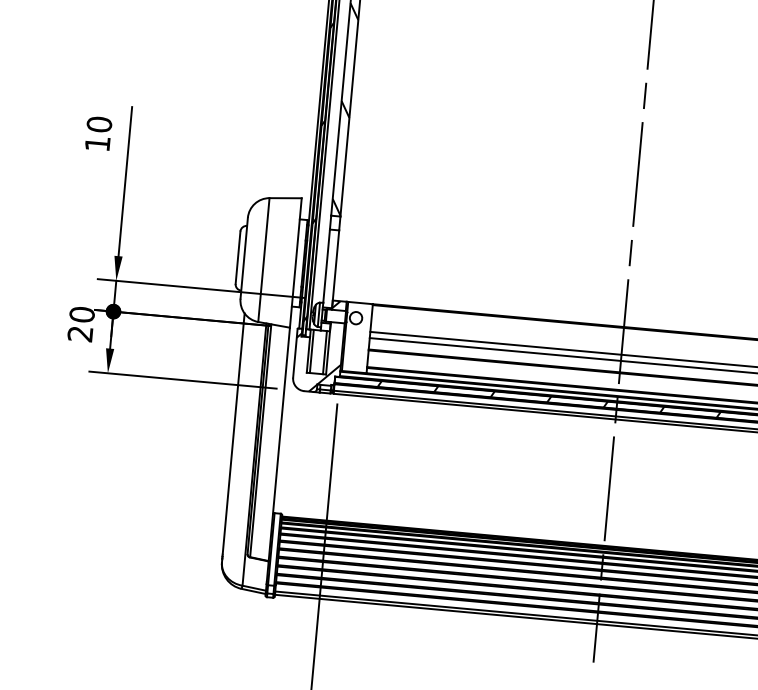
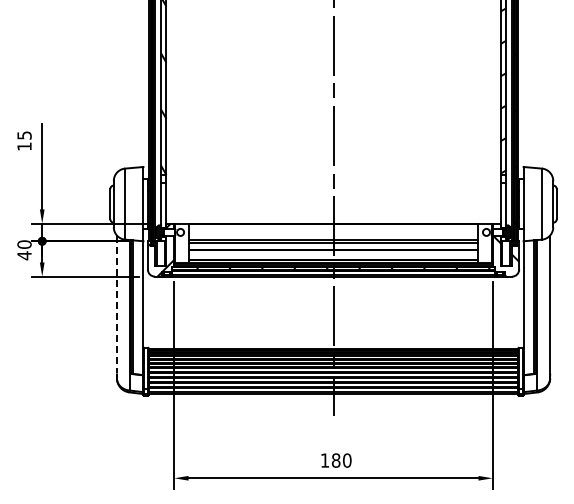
text: (99, 124) -> (24, 135), 10 -> 15
text: (80, 333) -> (24, 255), 20 -> 40
line: (232, 433) -> (116, 304), solid -> dashed

